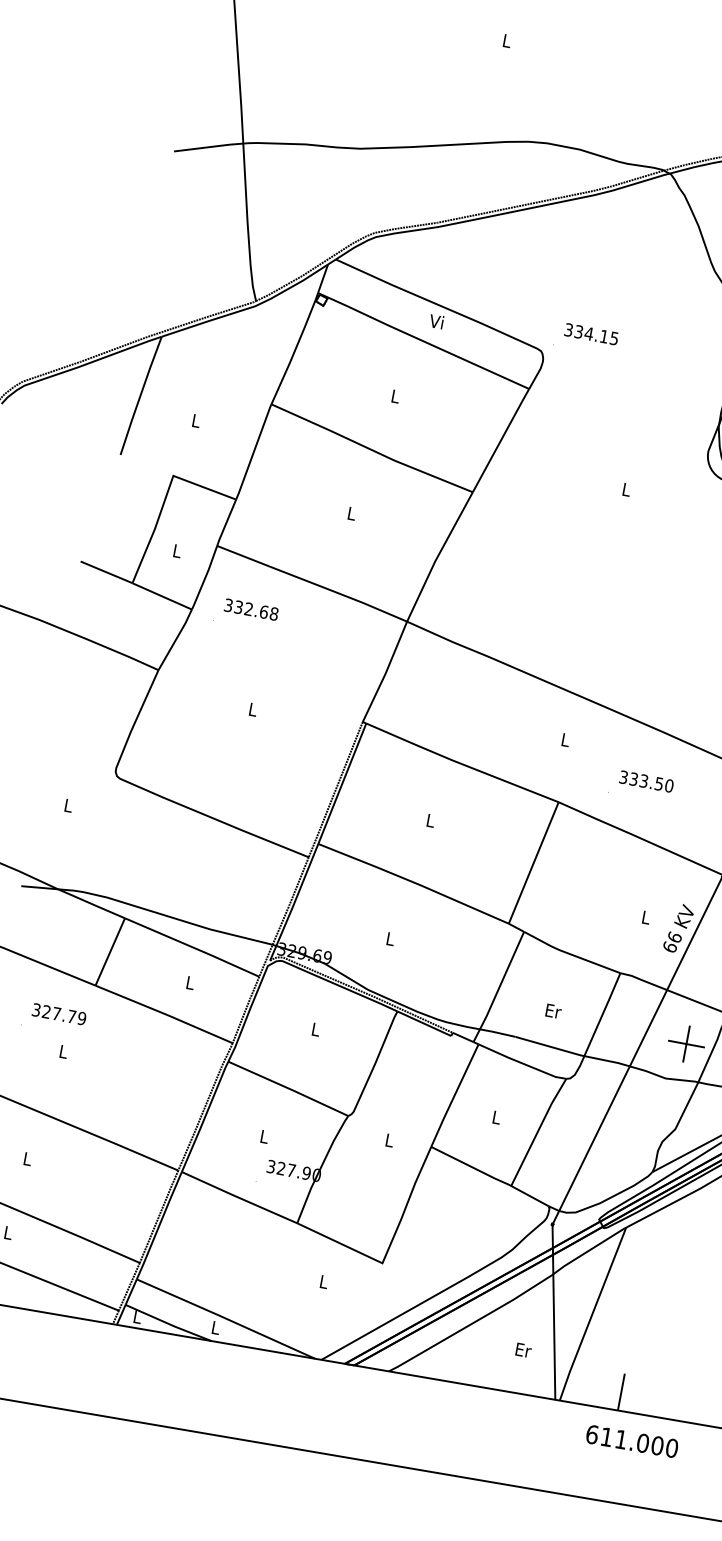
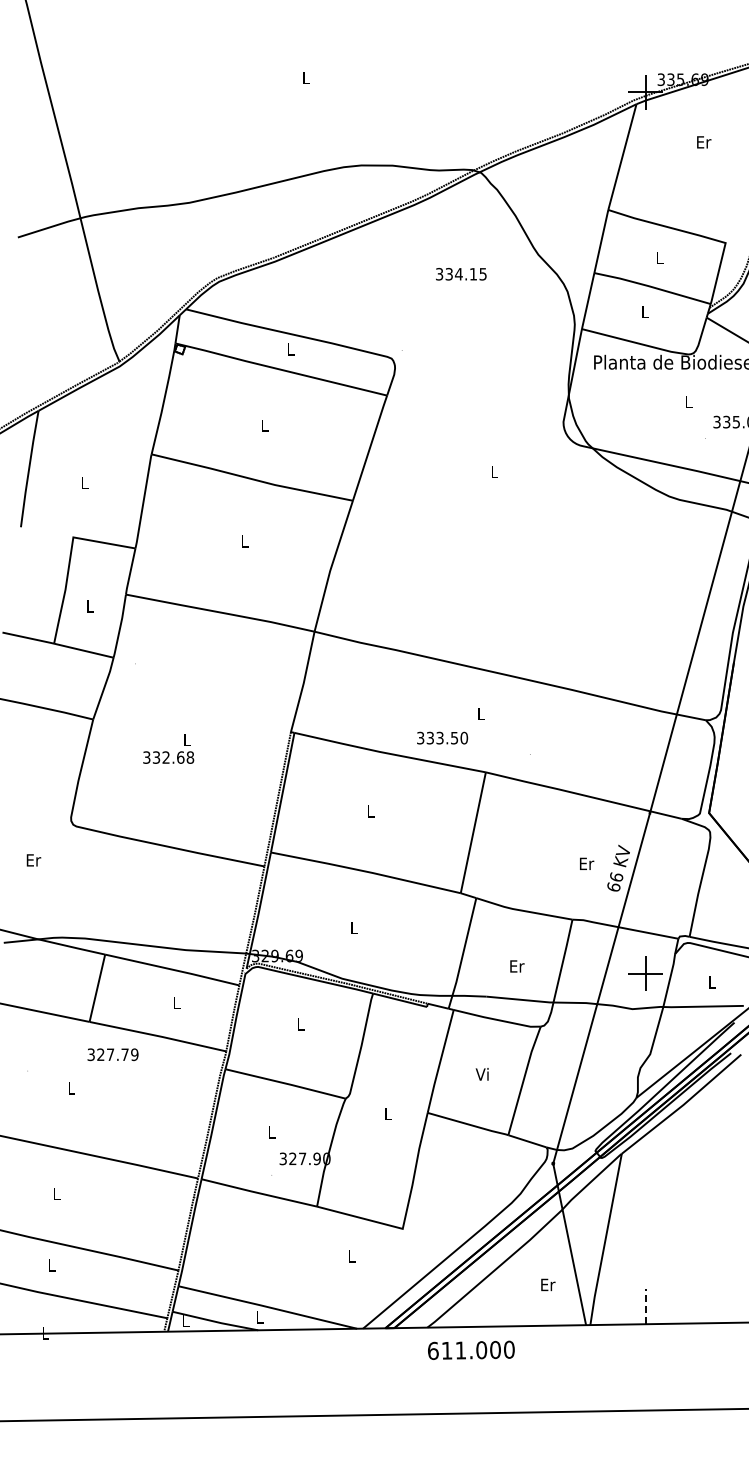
text: (436, 321) -> (289, 349), Vi -> L
text: (591, 334) -> (461, 274), moved
text: (251, 609) -> (168, 757), moved
text: (646, 780) -> (442, 737), moved
text: (68, 805) -> (33, 860), L -> Er
text: (647, 917) -> (587, 863), L -> Er
text: (58, 1013) -> (112, 1054), moved
text: (495, 1117) -> (481, 1074), L -> Vi
line: (621, 1391) -> (645, 1306), solid -> dashed
text: (632, 1440) -> (471, 1349), moved

